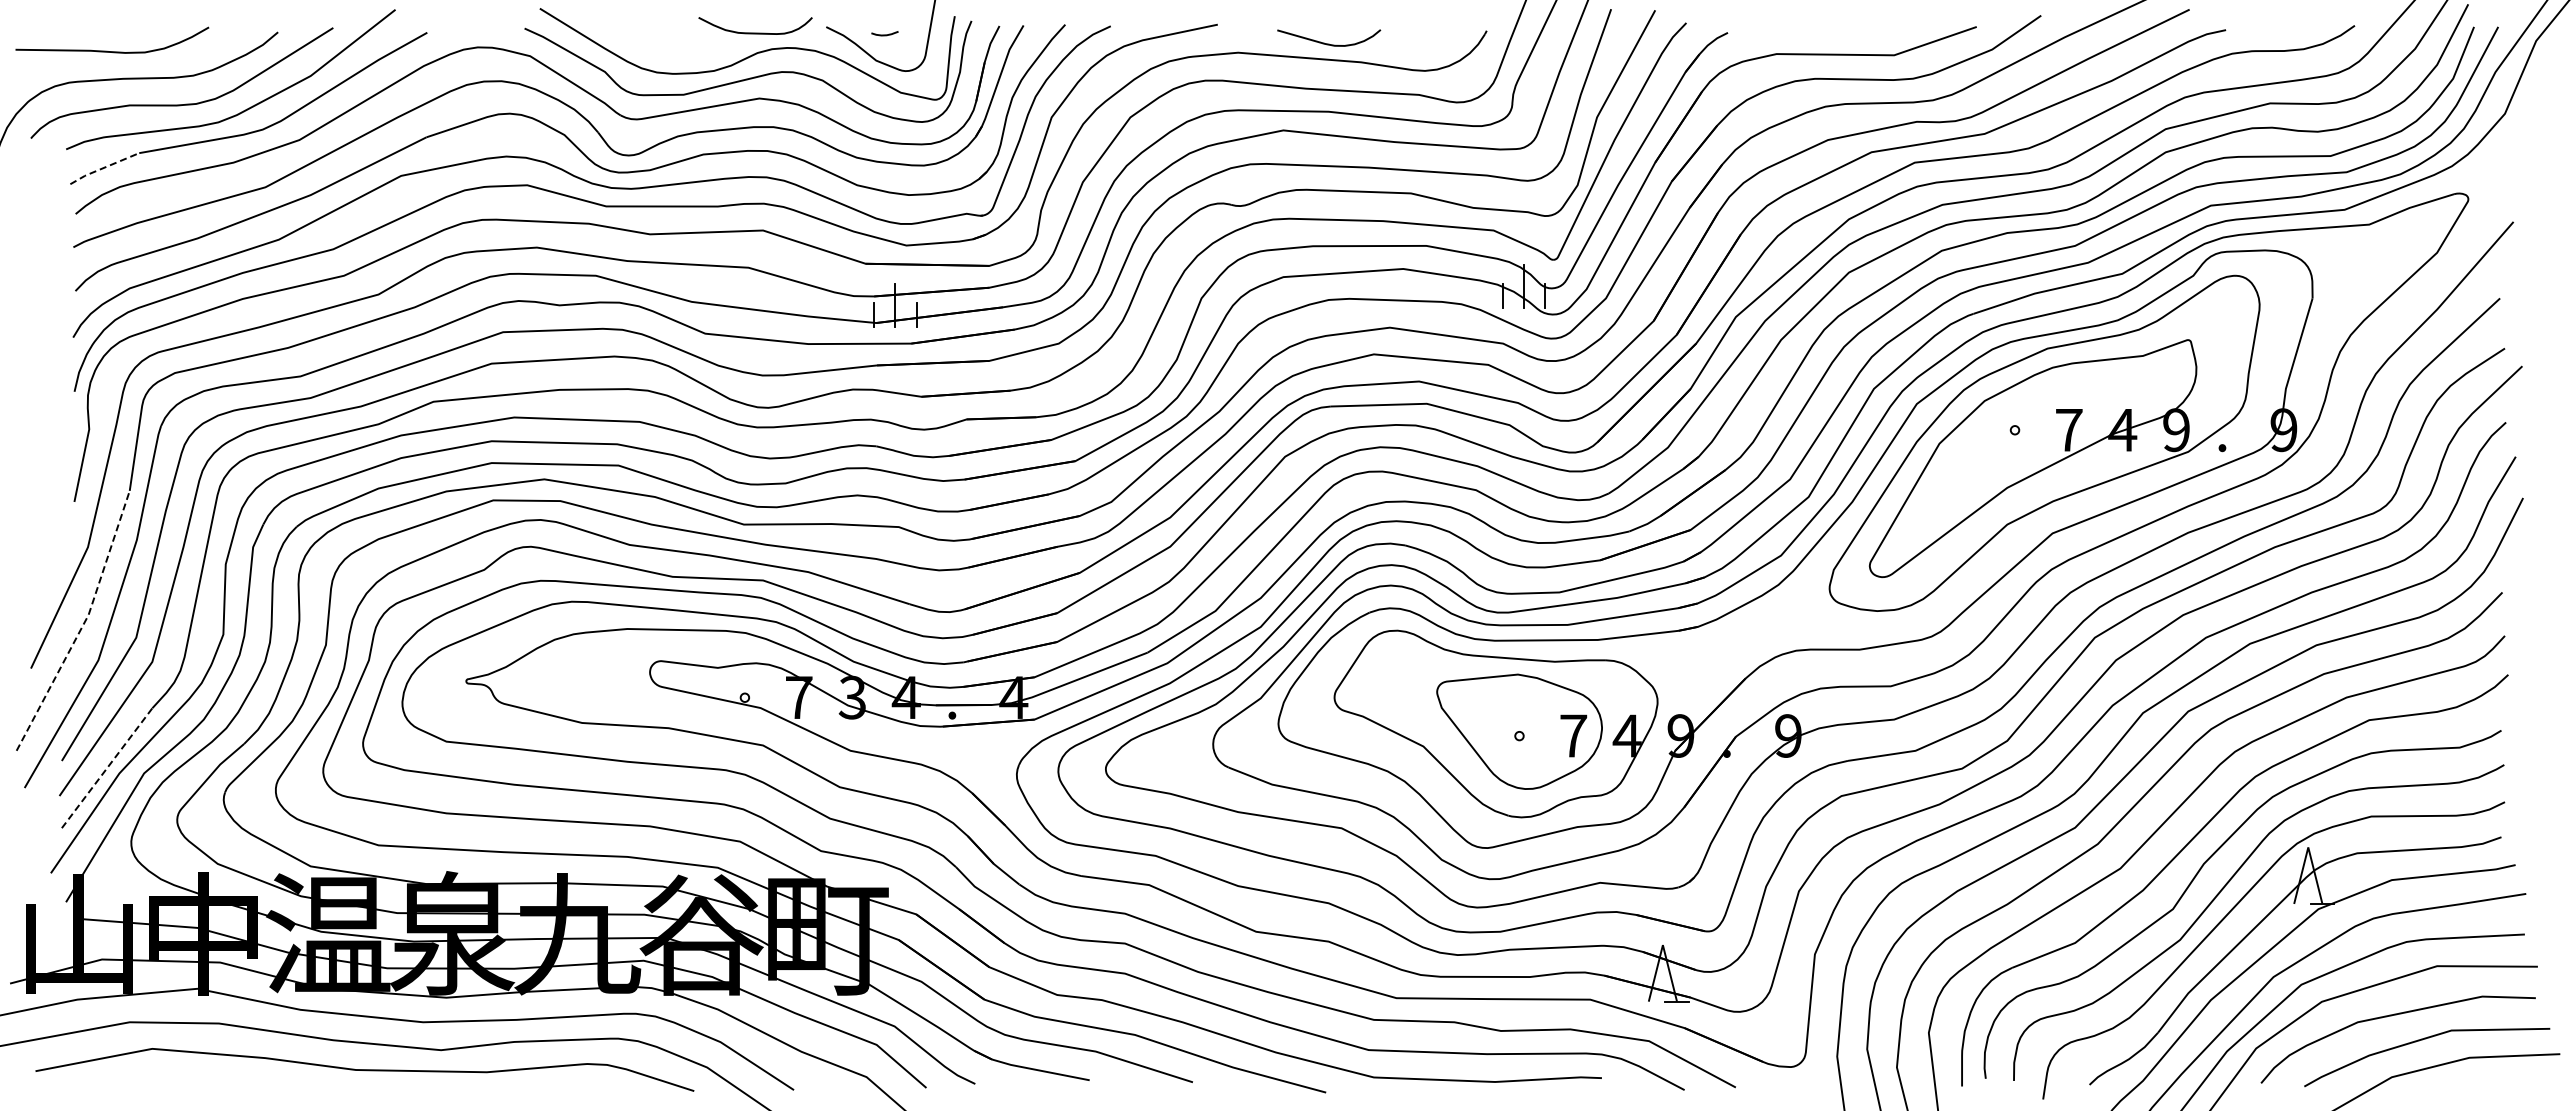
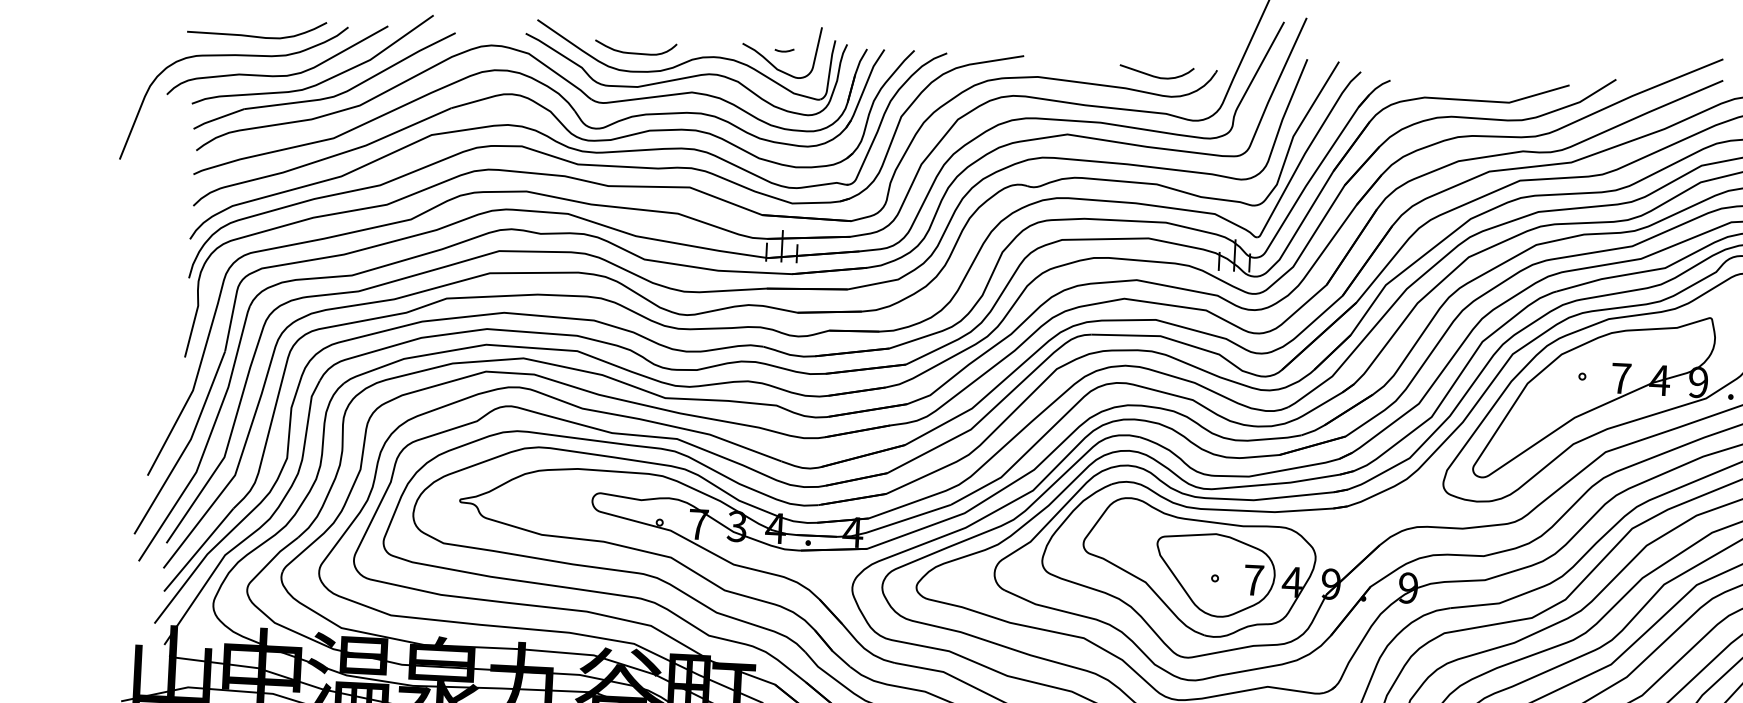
curve: (755, 32) -> (635, 52), moved
curve: (1329, 43) -> (1156, 76), moved
curve: (112, 51) -> (256, 36), moved
line: (103, 168) -> (217, 118), dashed -> solid
line: (83, 624) -> (186, 445), dashed -> solid
line: (107, 767) -> (199, 549), dashed -> solid

